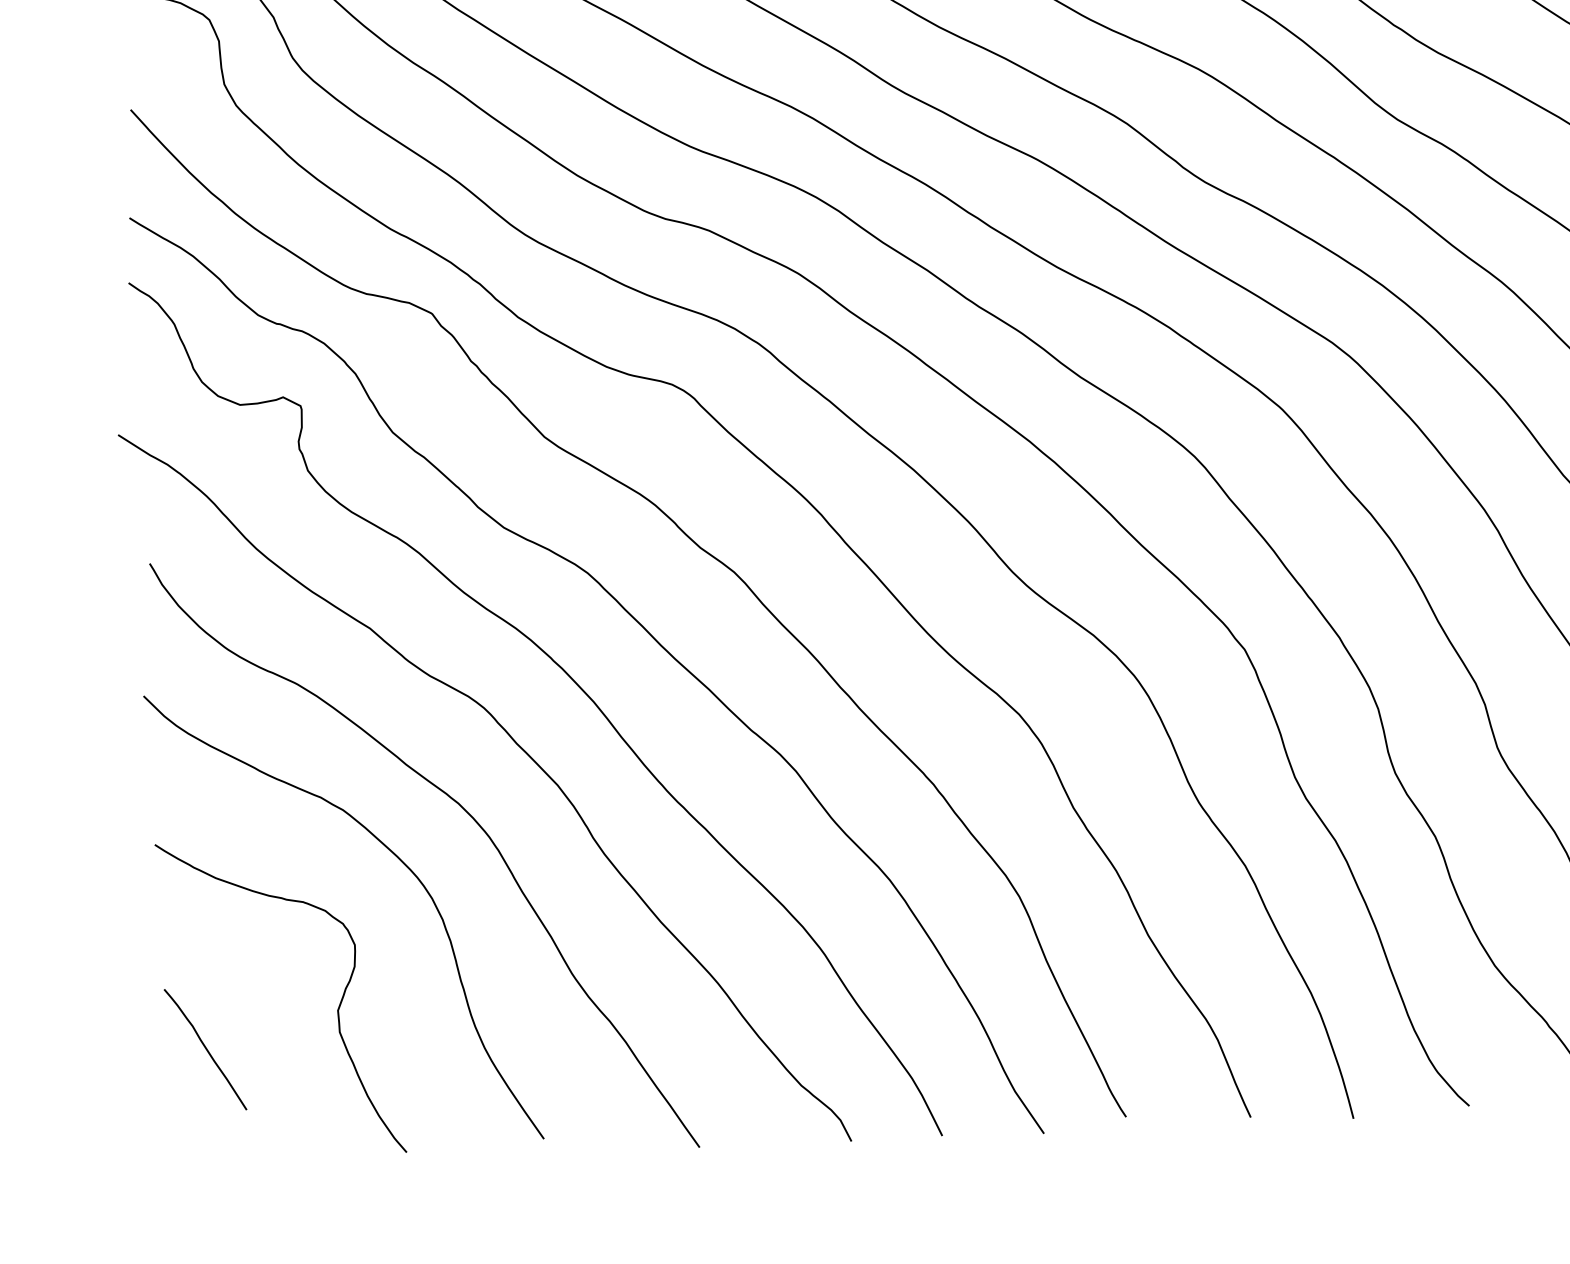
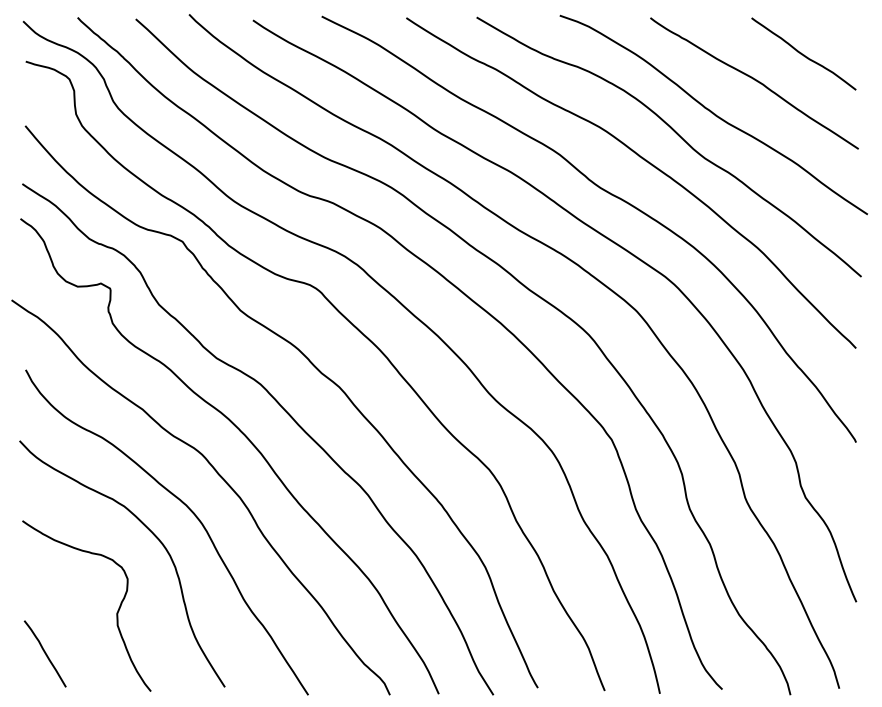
curve: (204, 1048) -> (44, 653), moved

